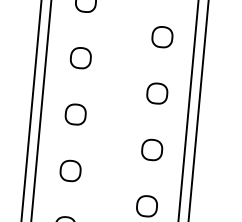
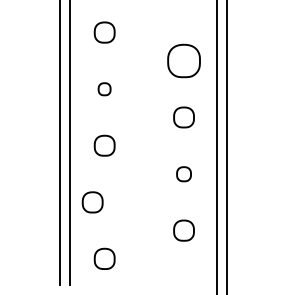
part: (161, 36) -> (183, 60), size x1.6
part: (80, 58) -> (104, 89), size x0.6
part: (151, 150) -> (183, 174), size x0.7
part: (70, 171) -> (92, 202), moved

